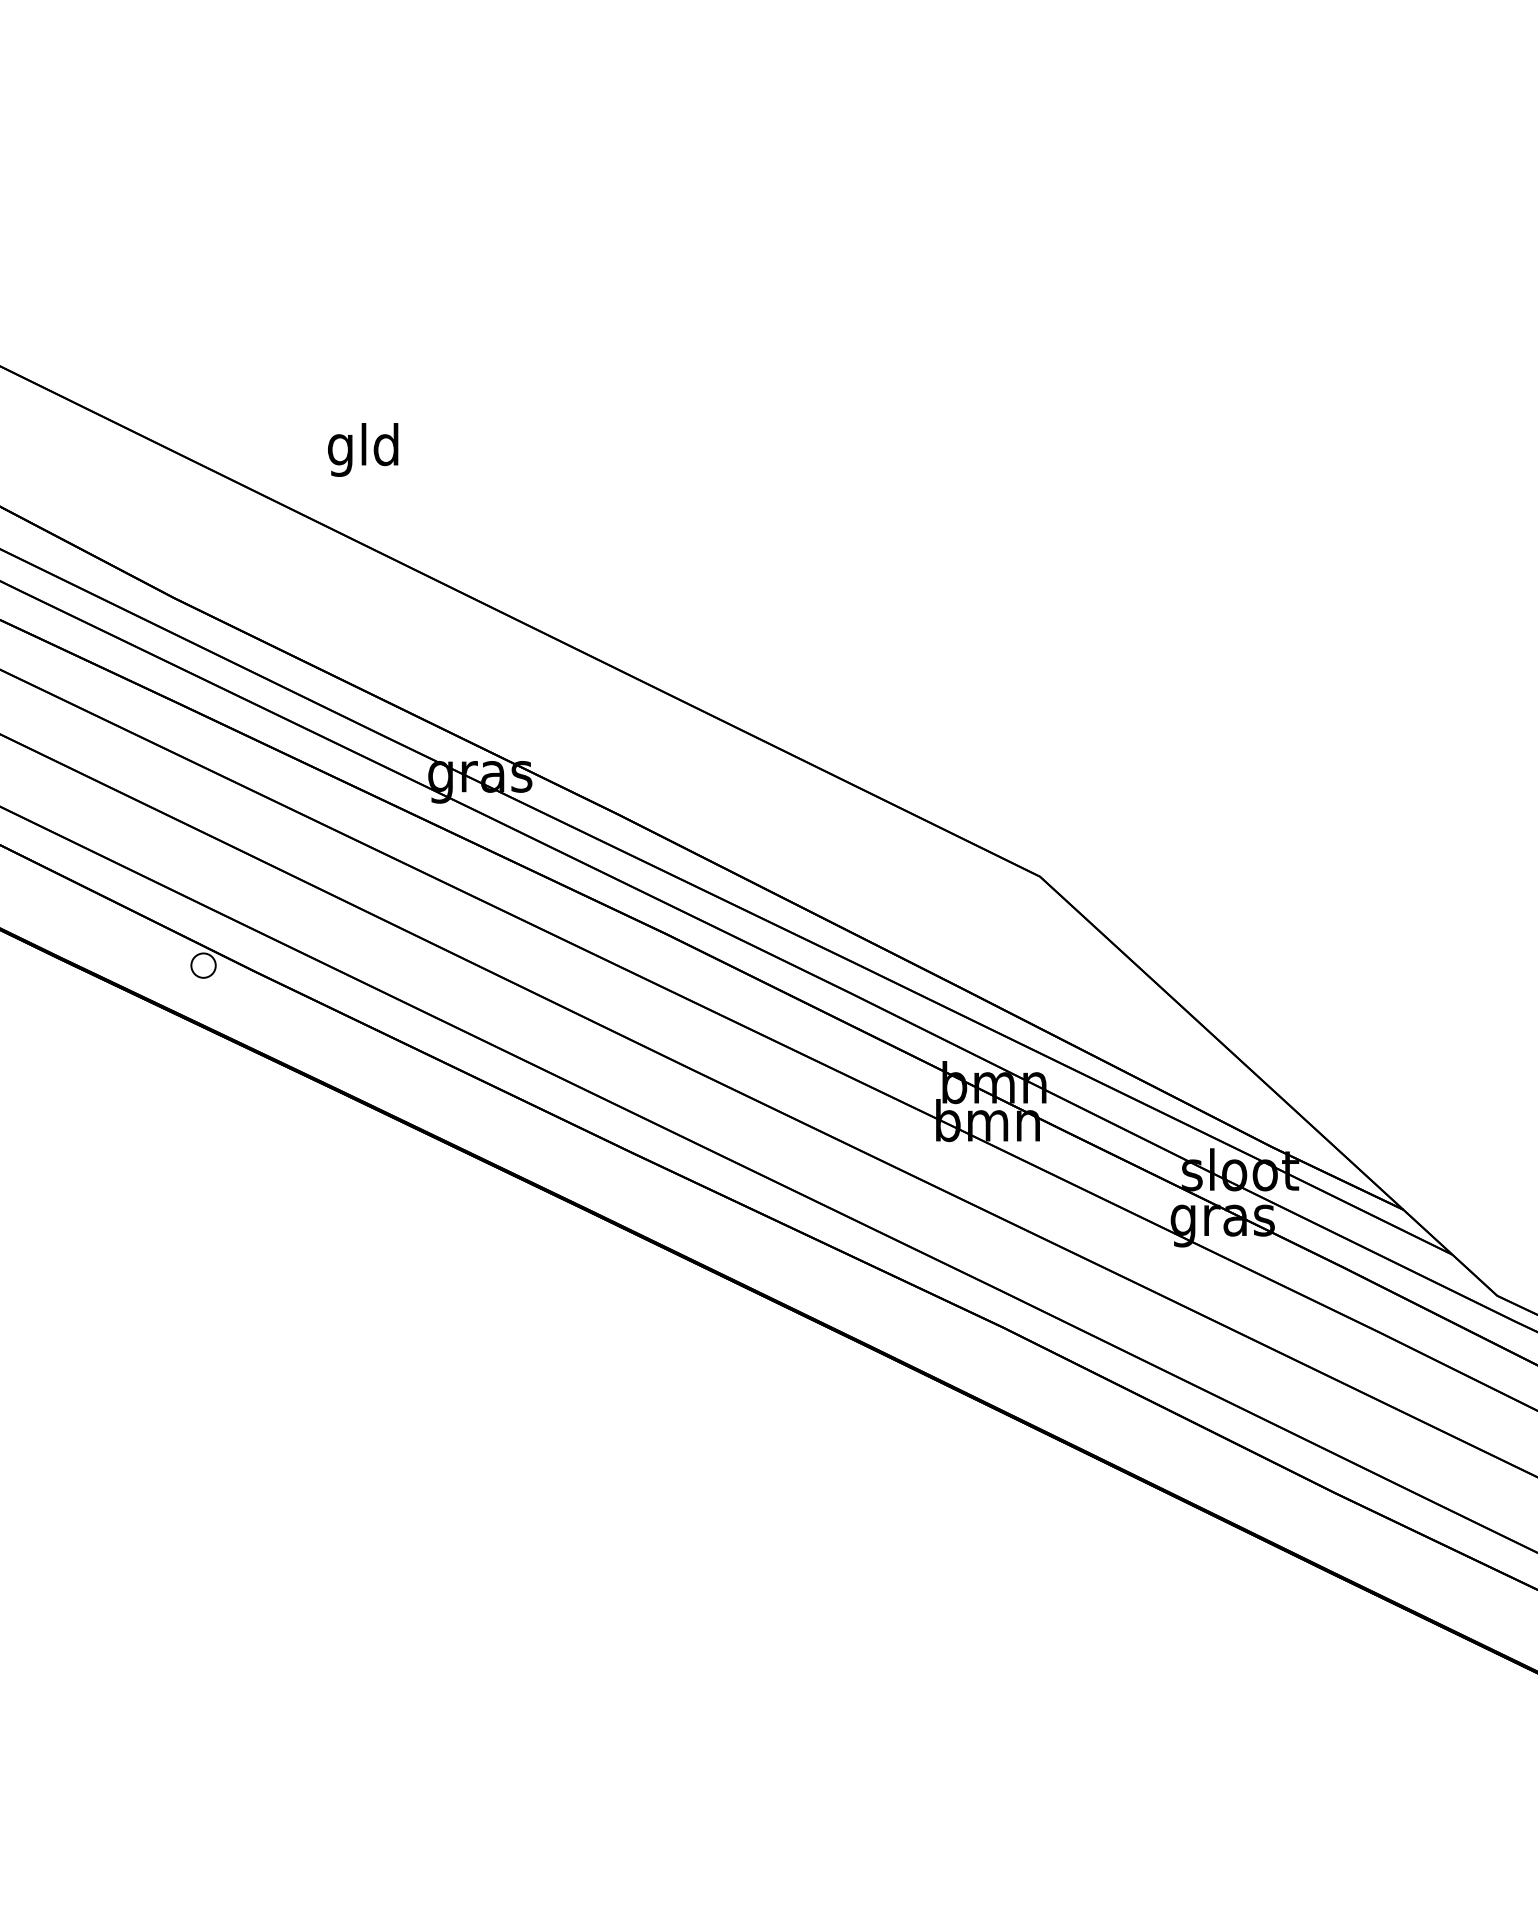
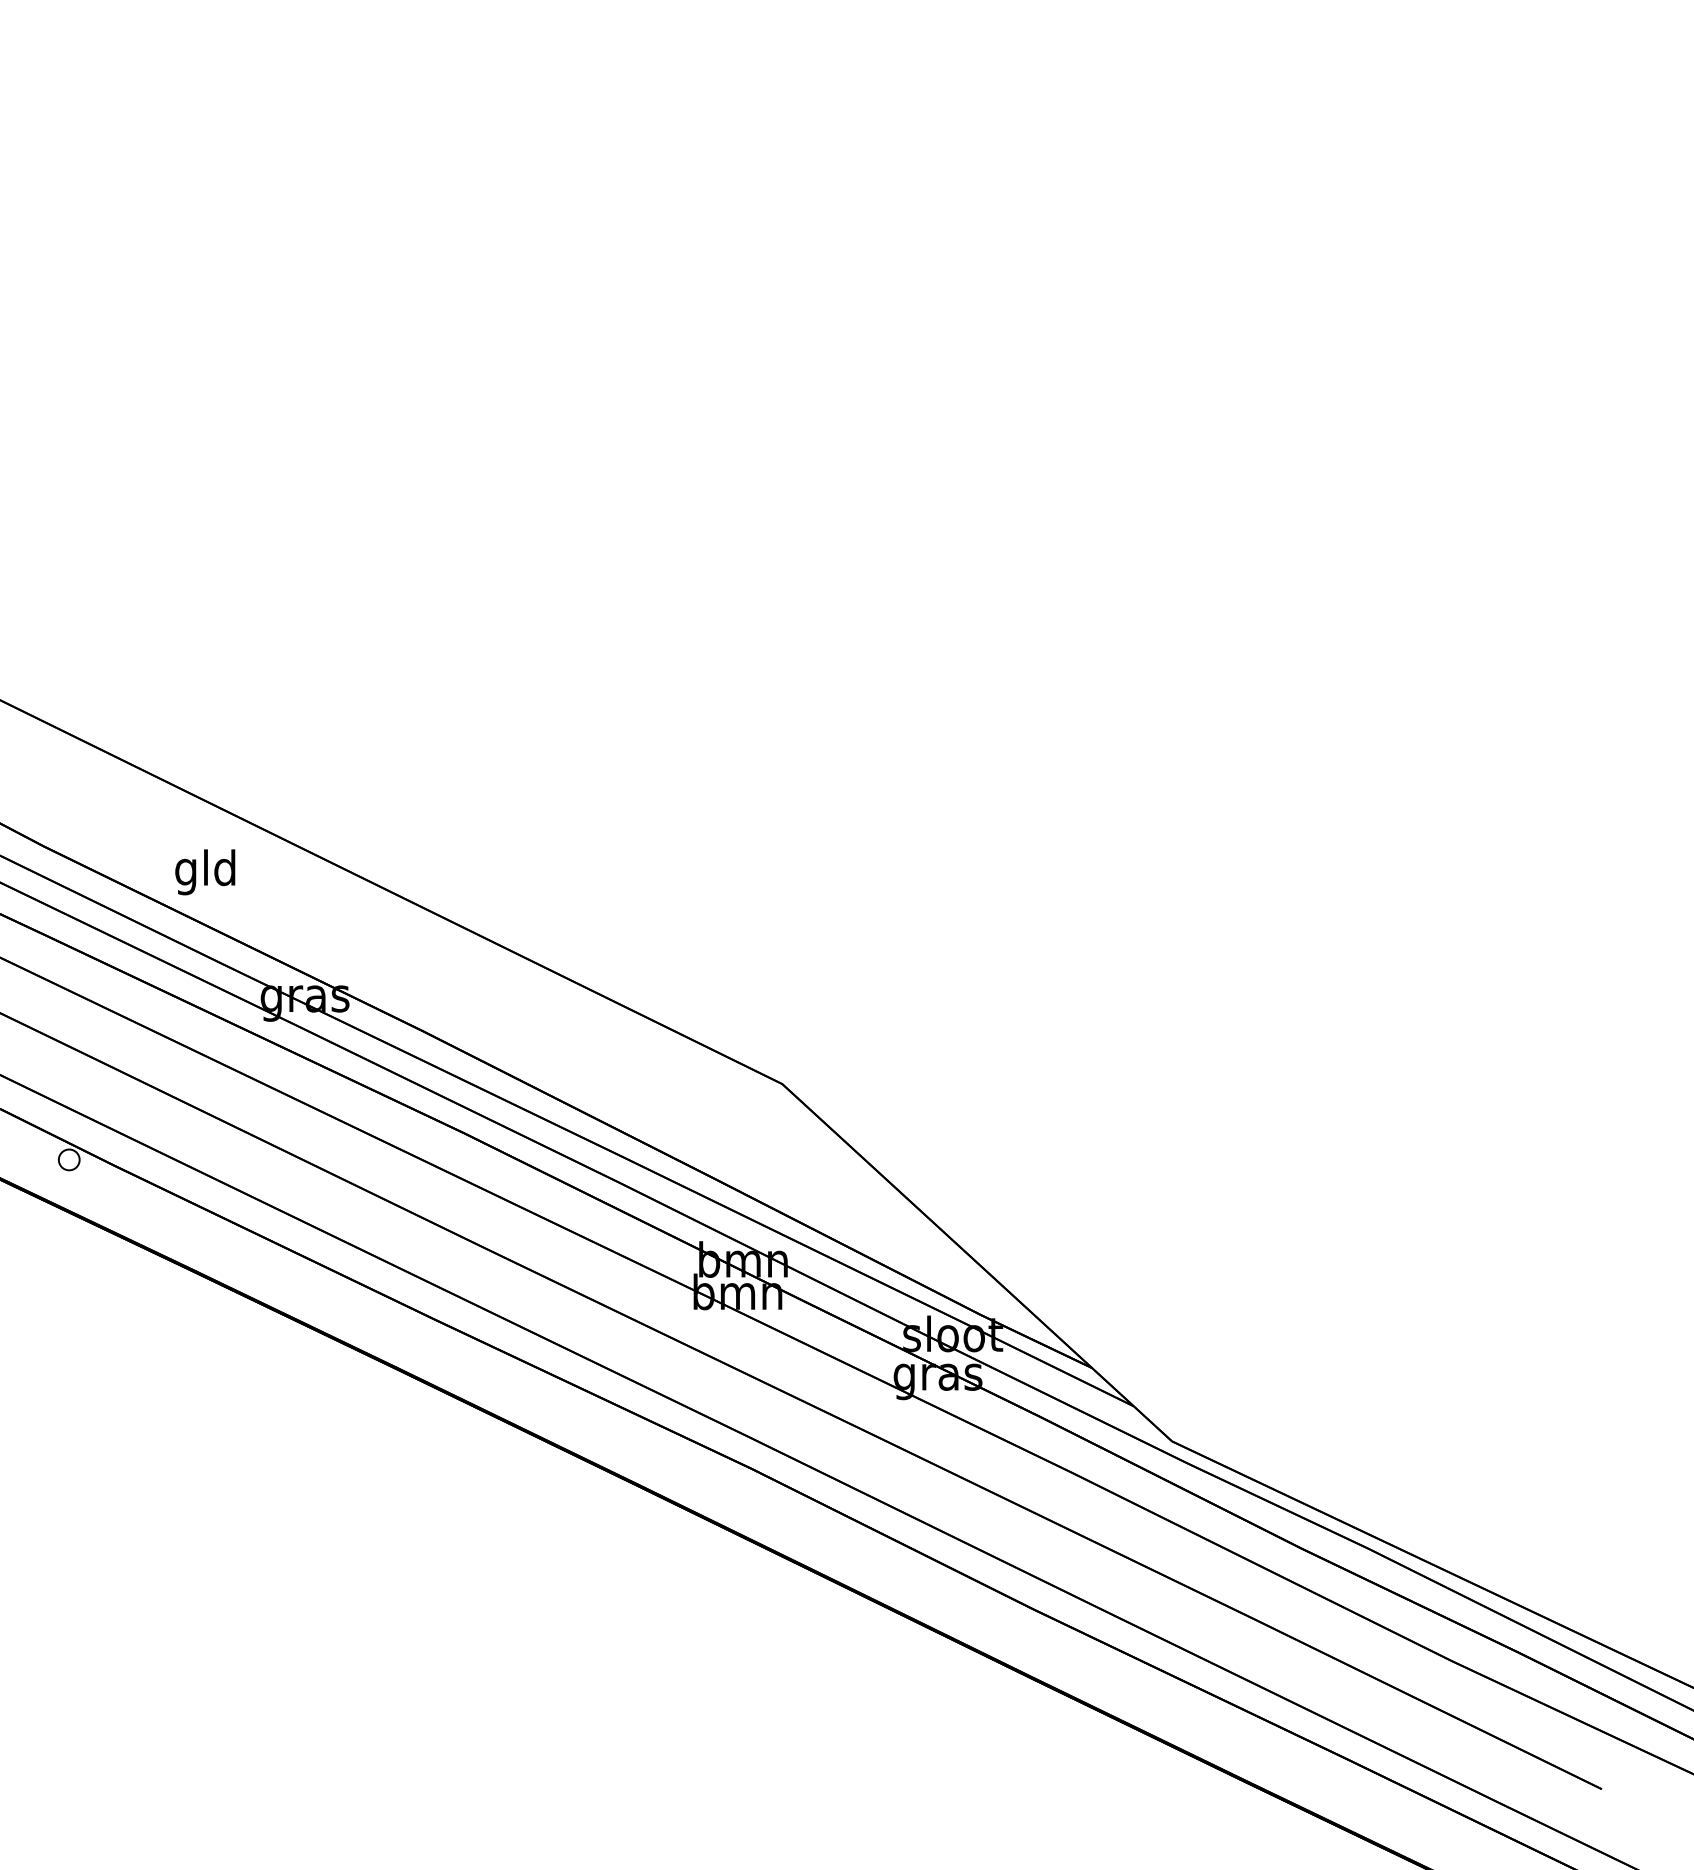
text: (363, 450) -> (205, 872), moved

